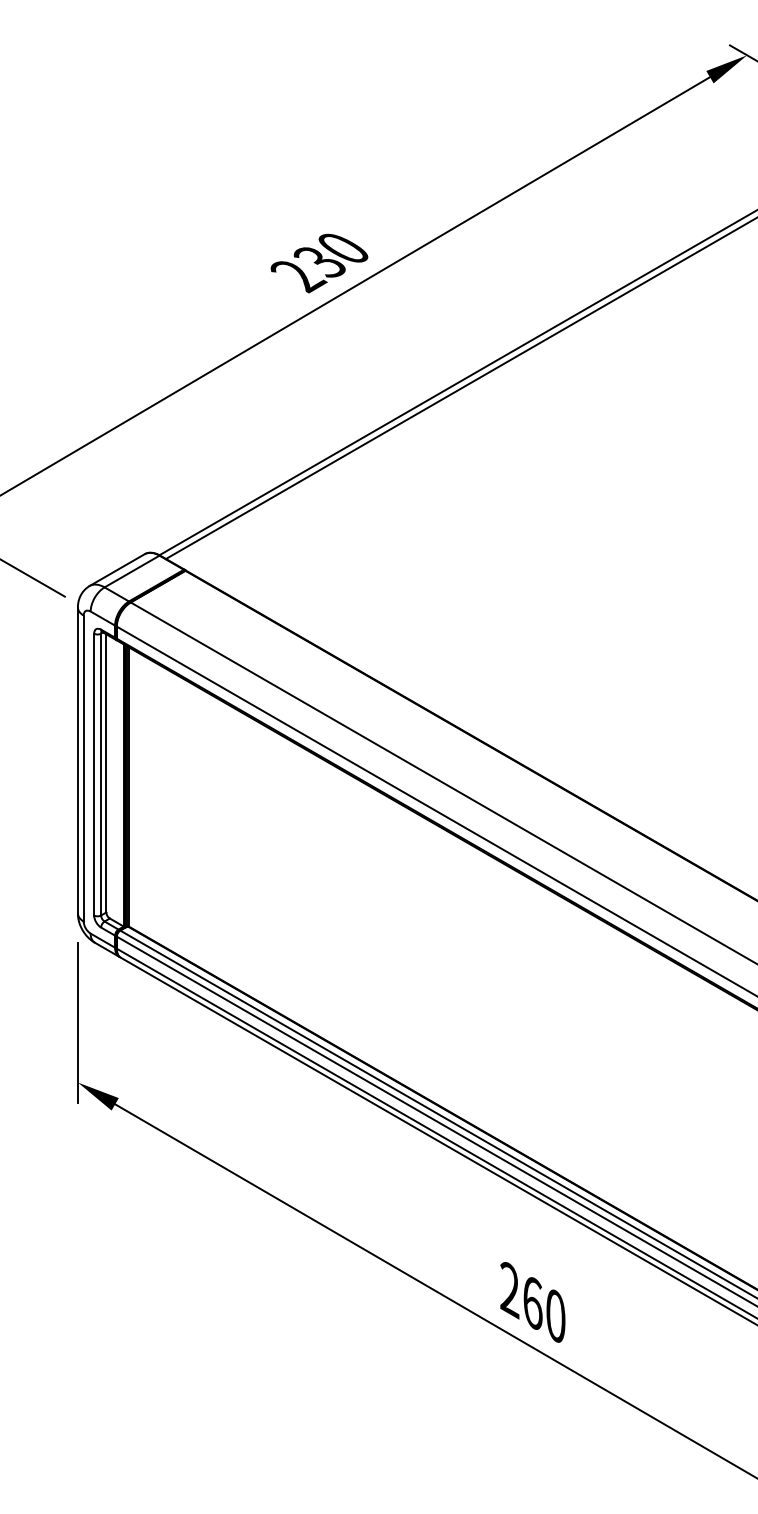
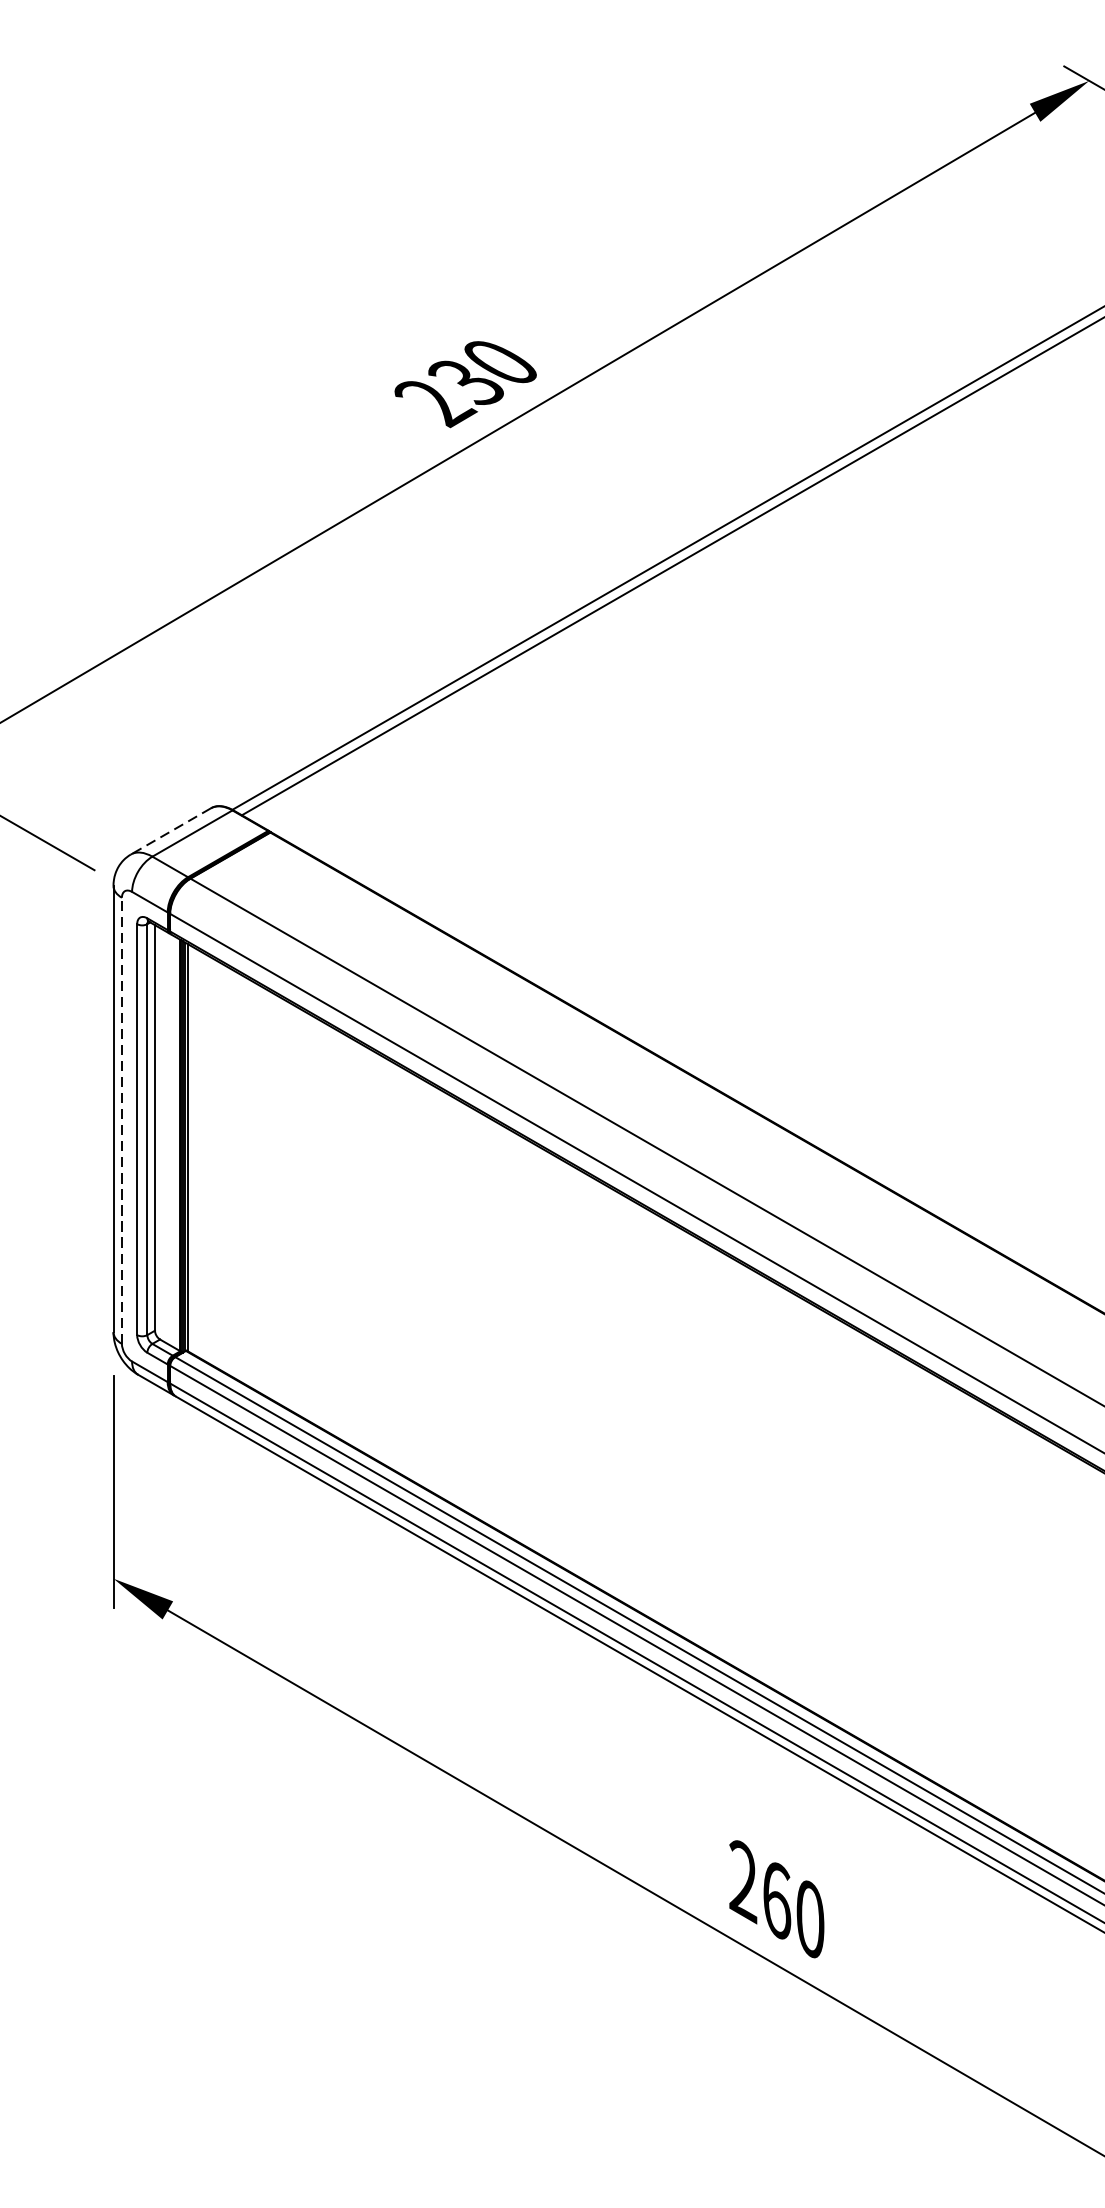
line: (117, 570) -> (171, 832), solid -> dashed
line: (83, 768) -> (121, 1120), solid -> dashed

